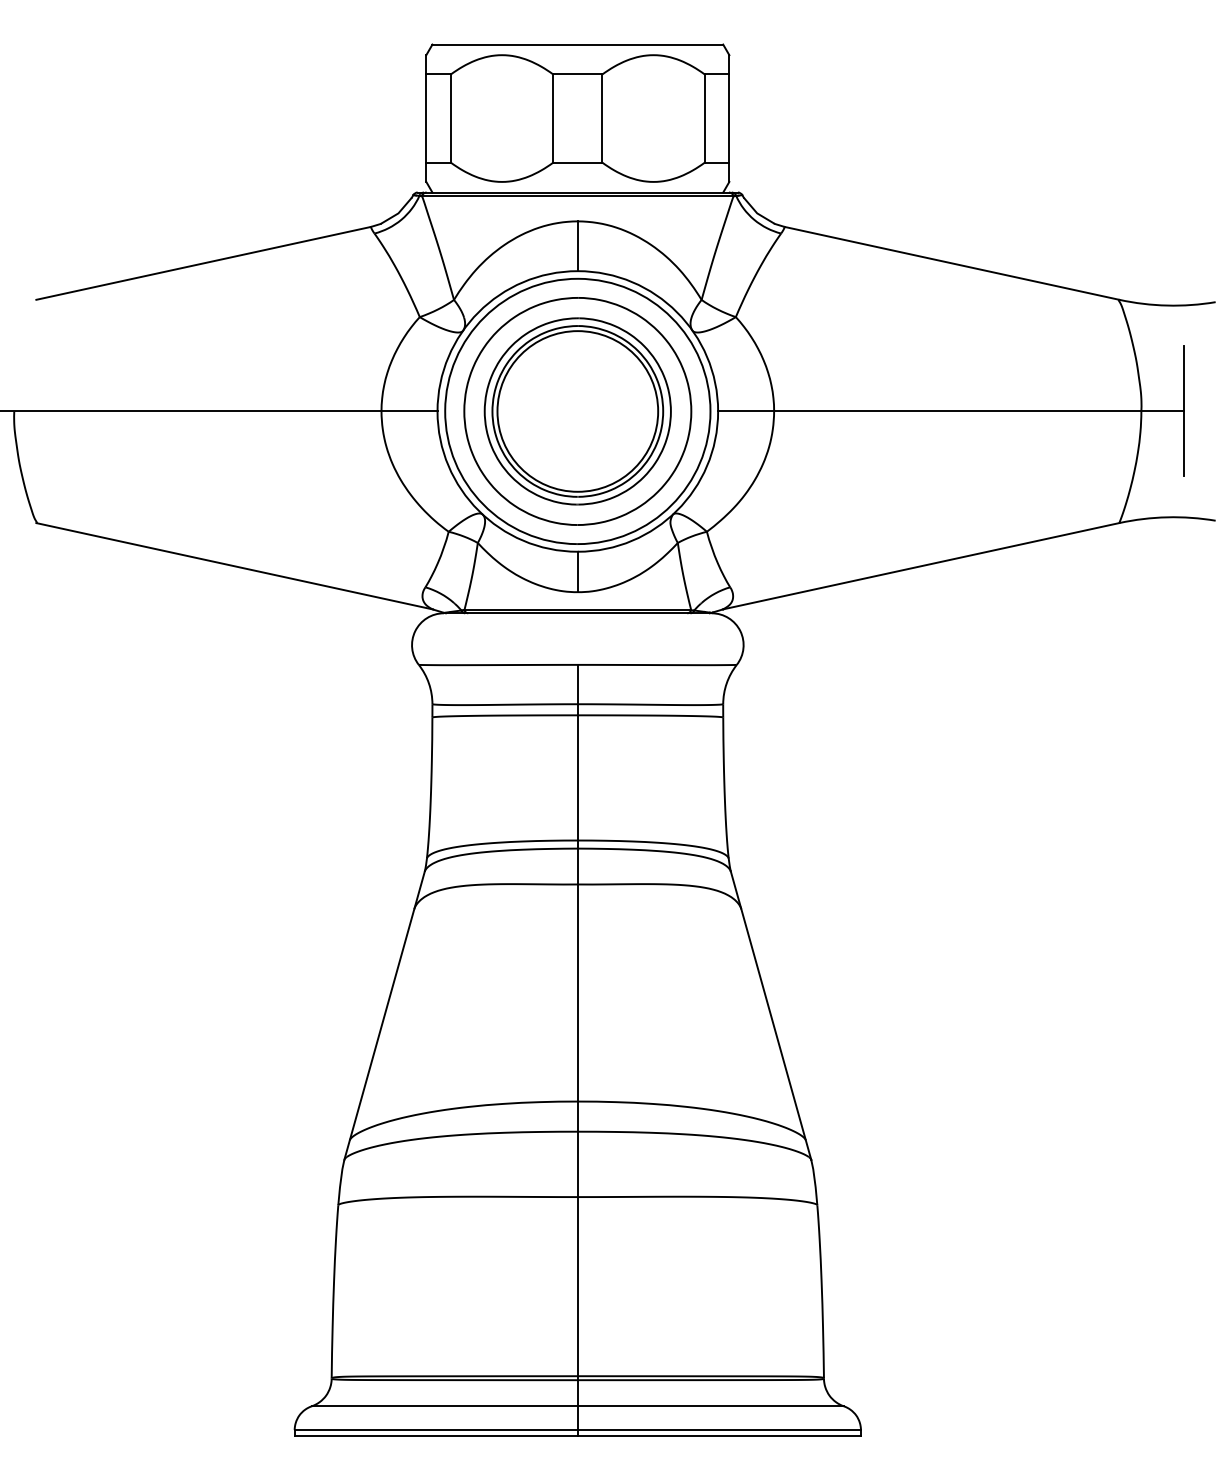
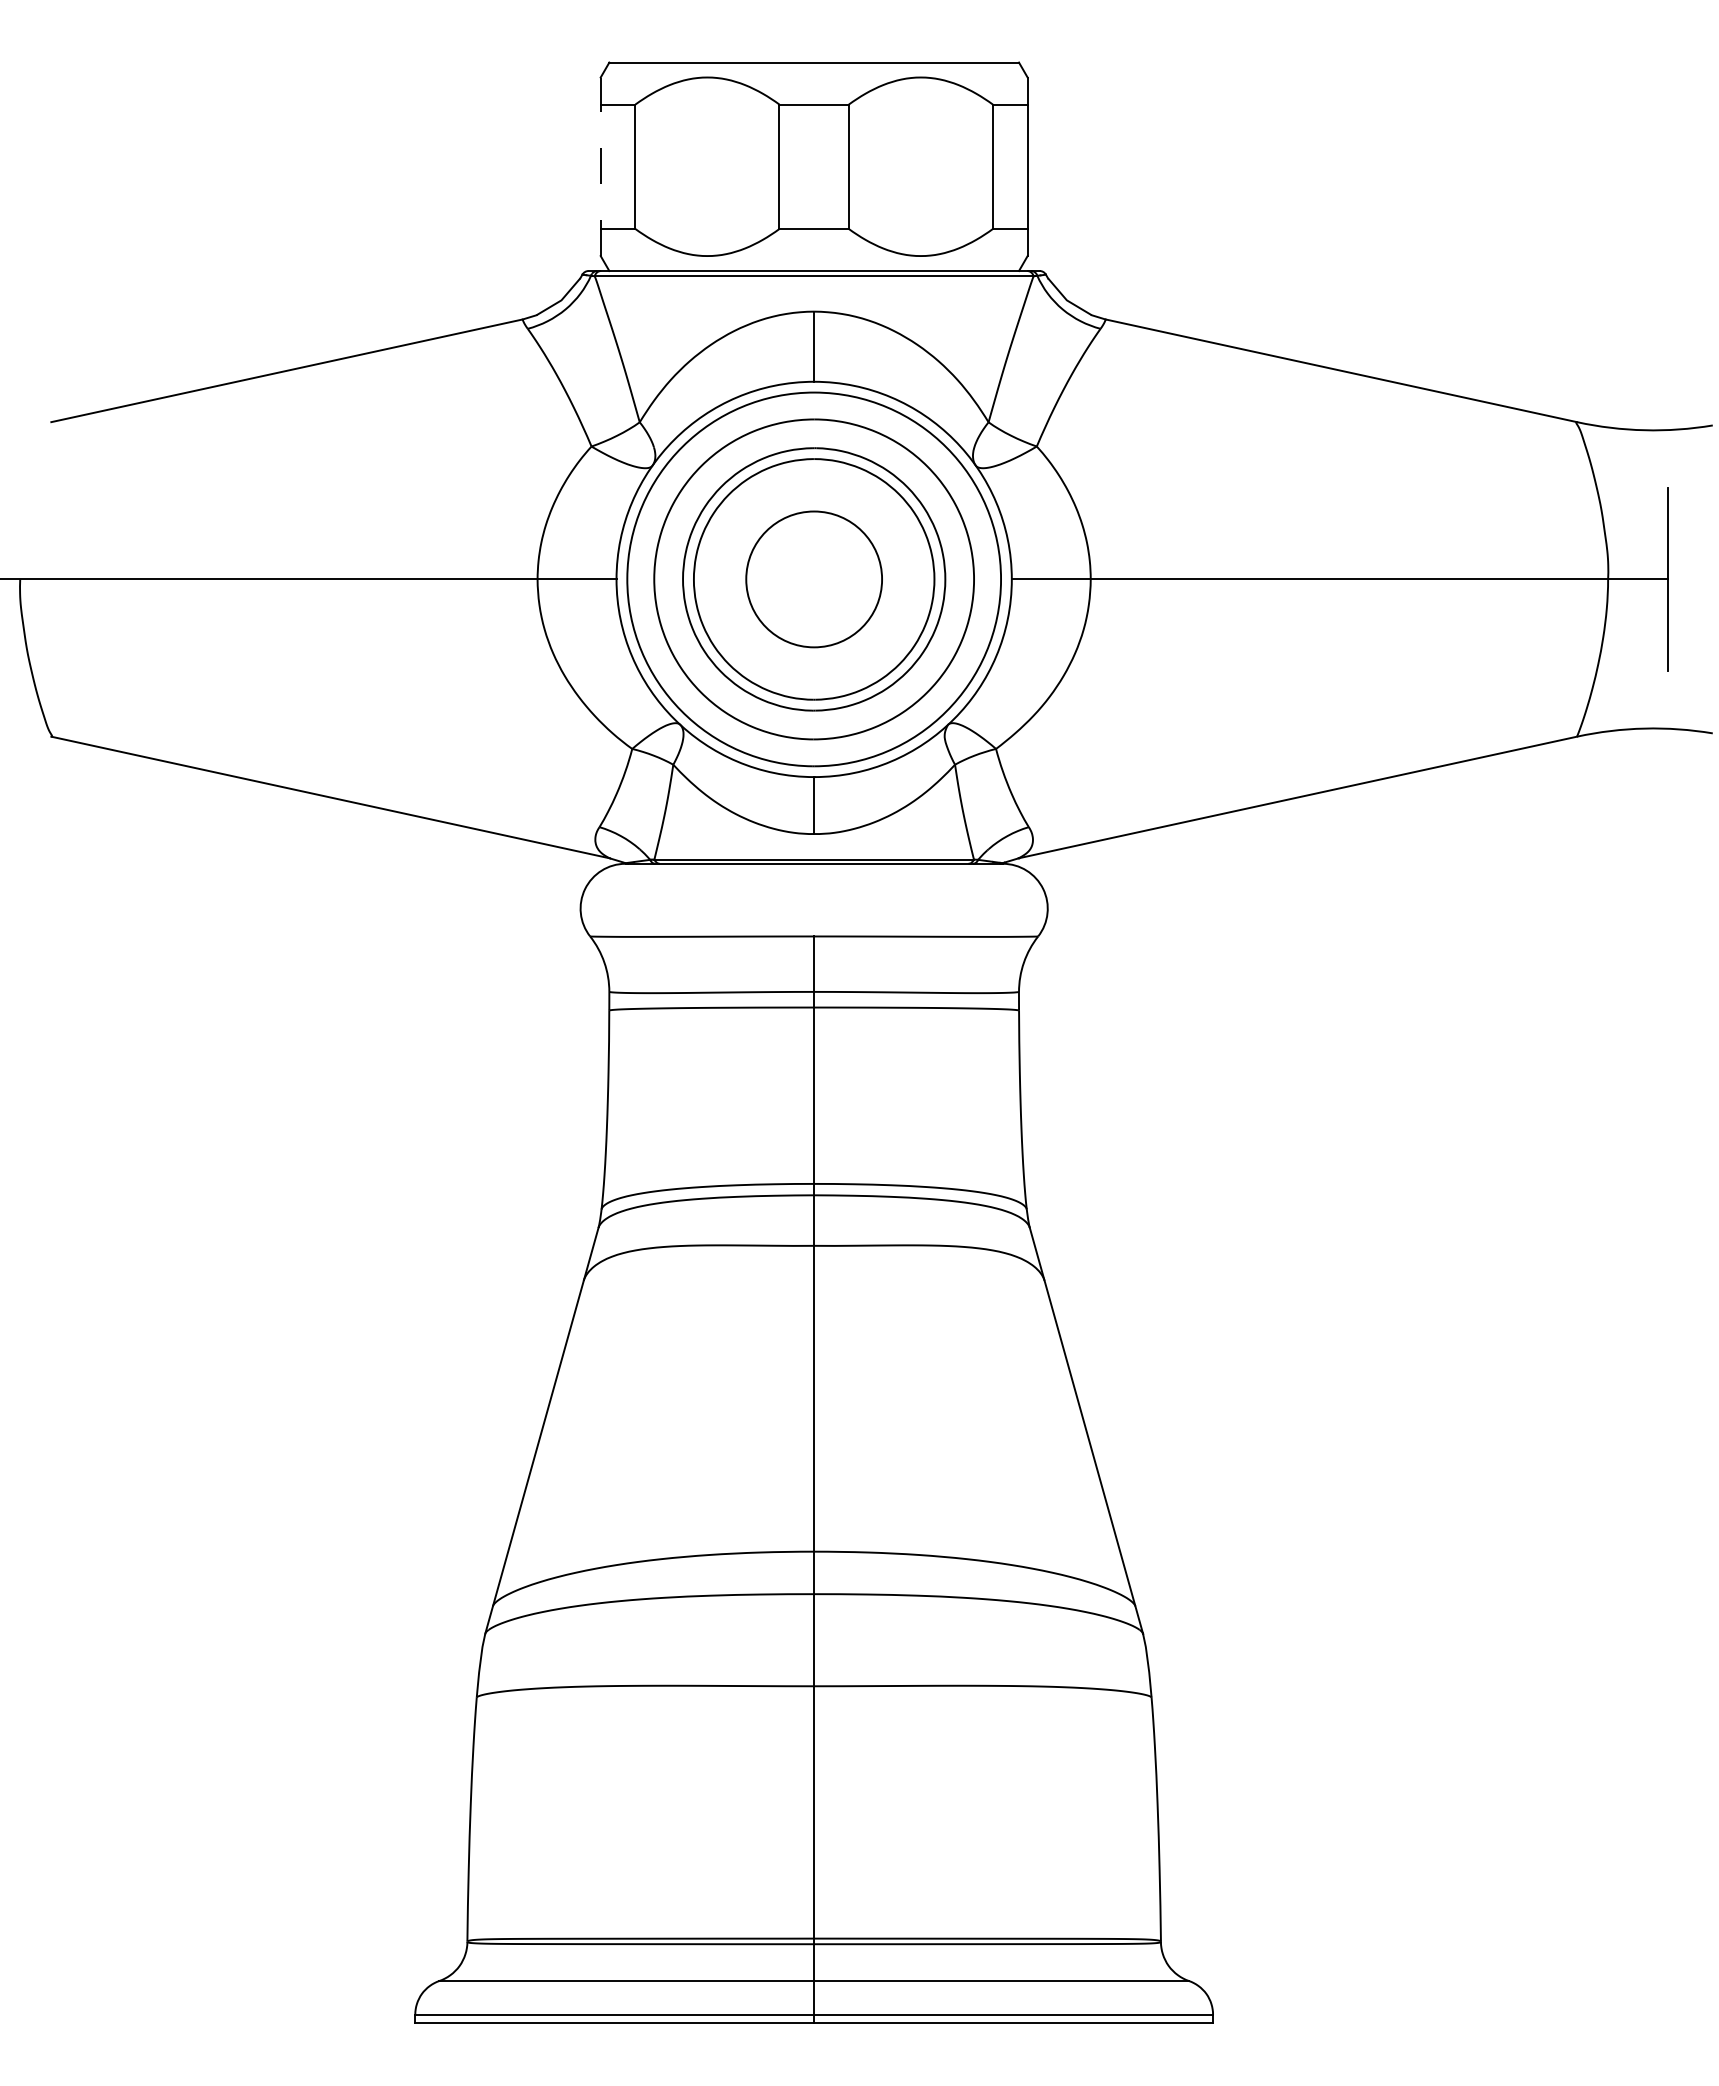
line: (426, 118) -> (600, 166), solid -> dashed
circle: (577, 411) -> (813, 579), size x0.6

